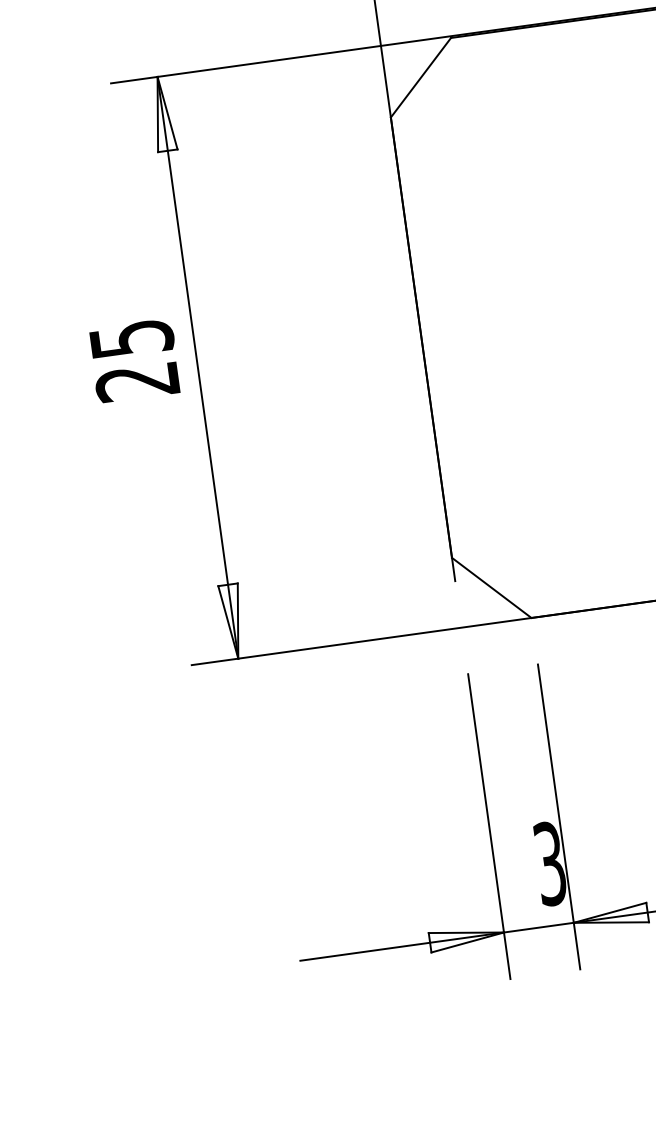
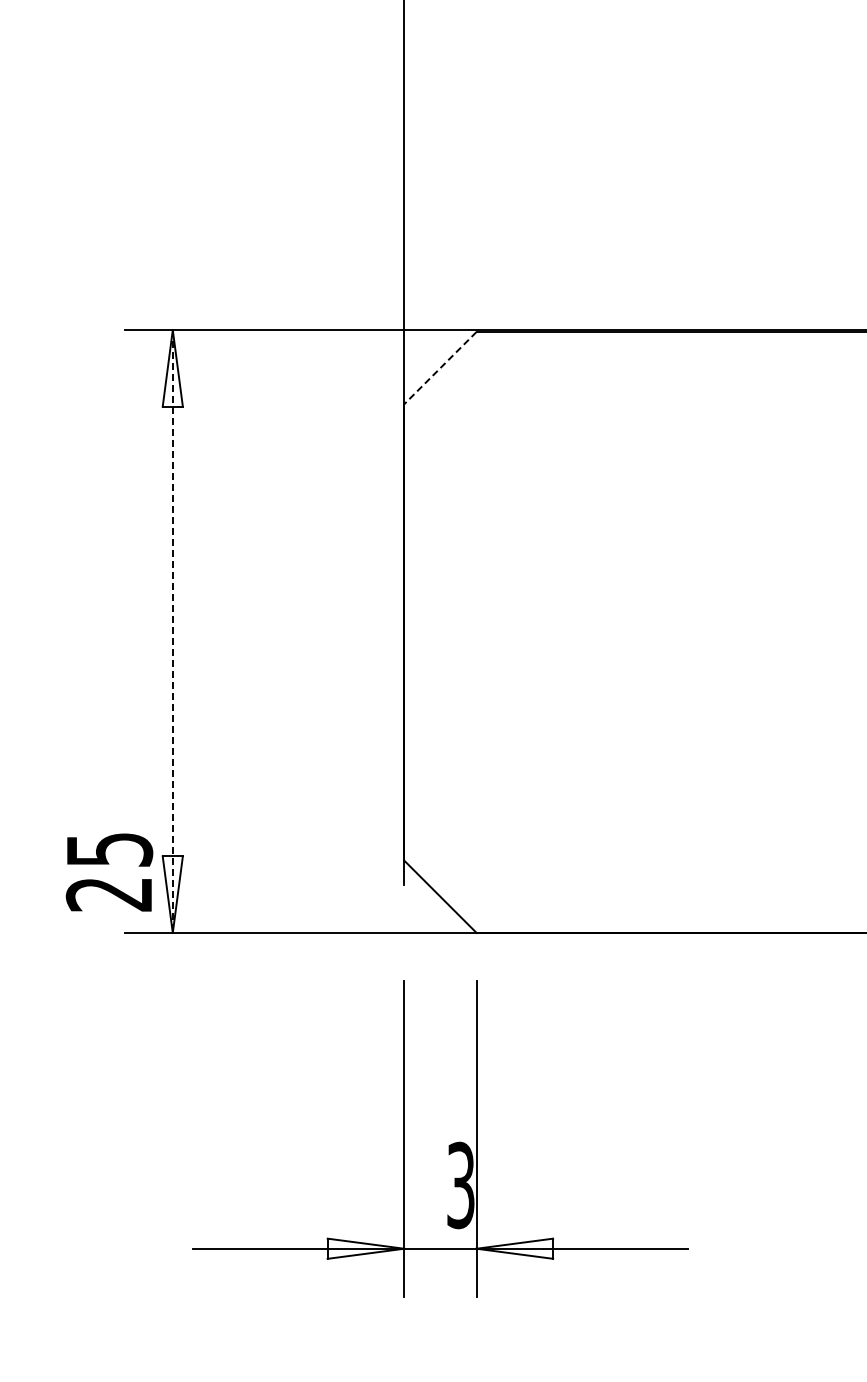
line: (421, 78) -> (440, 368), solid -> dashed
text: (134, 360) -> (109, 872), moved
line: (197, 368) -> (172, 632), solid -> dashed

